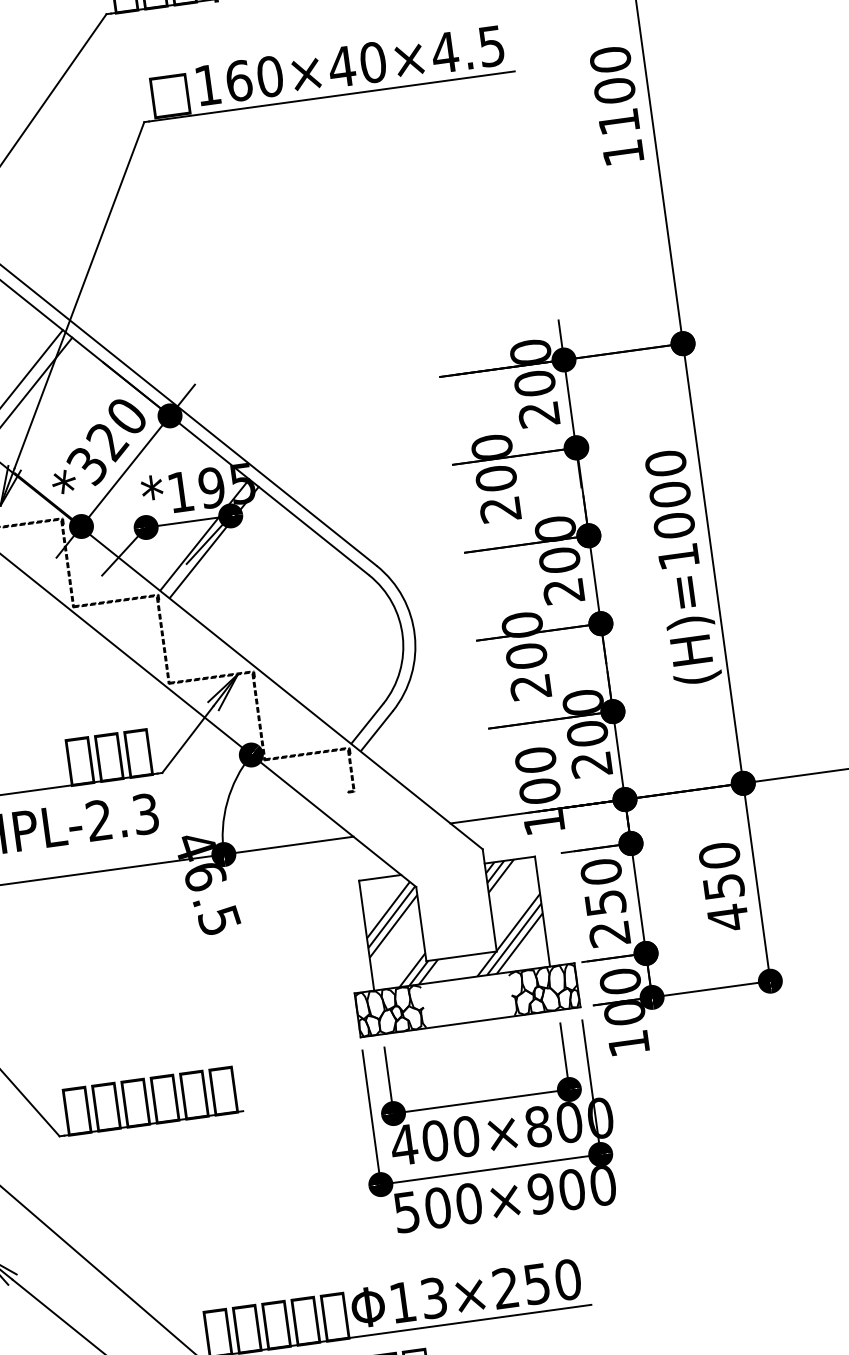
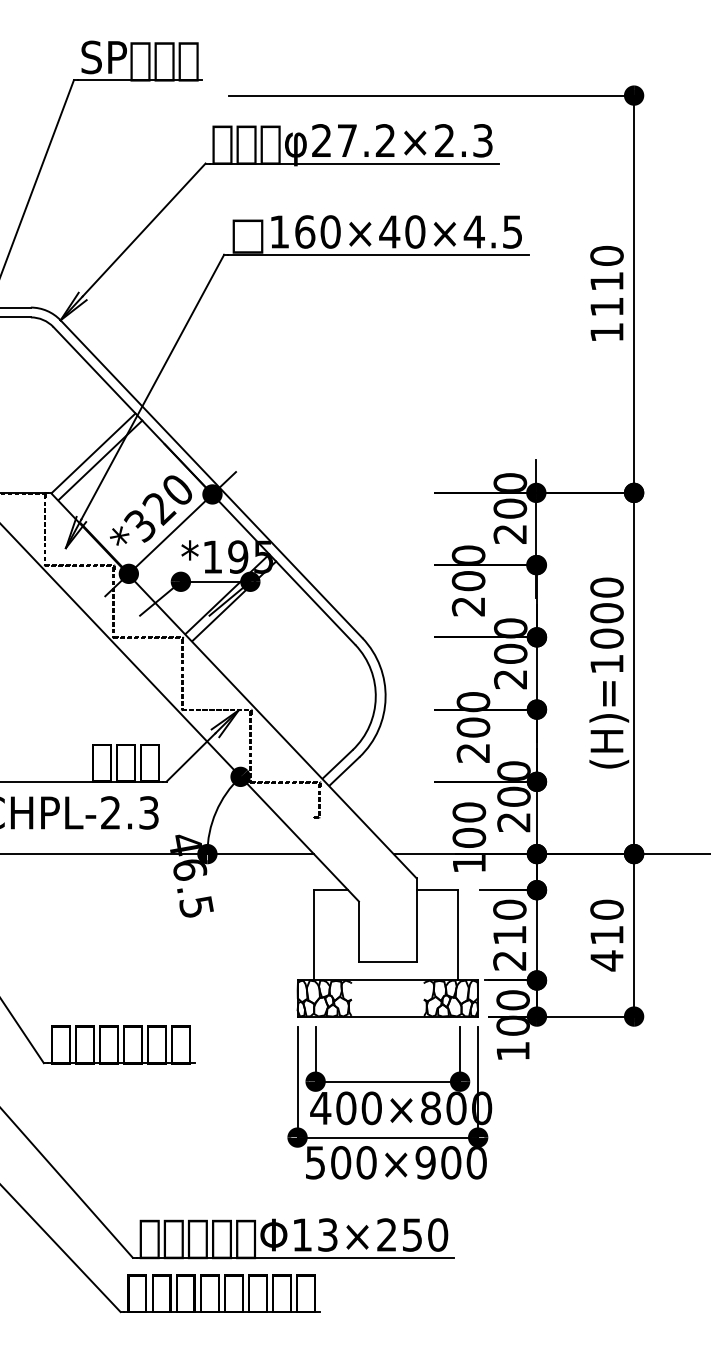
text: (614, 90) -> (606, 281), 1100 -> 1110
text: (723, 887) -> (606, 935), 450 -> 410
text: (605, 903) -> (509, 935), 250 -> 210
hatch: (454, 923) -> (385, 935), removed

